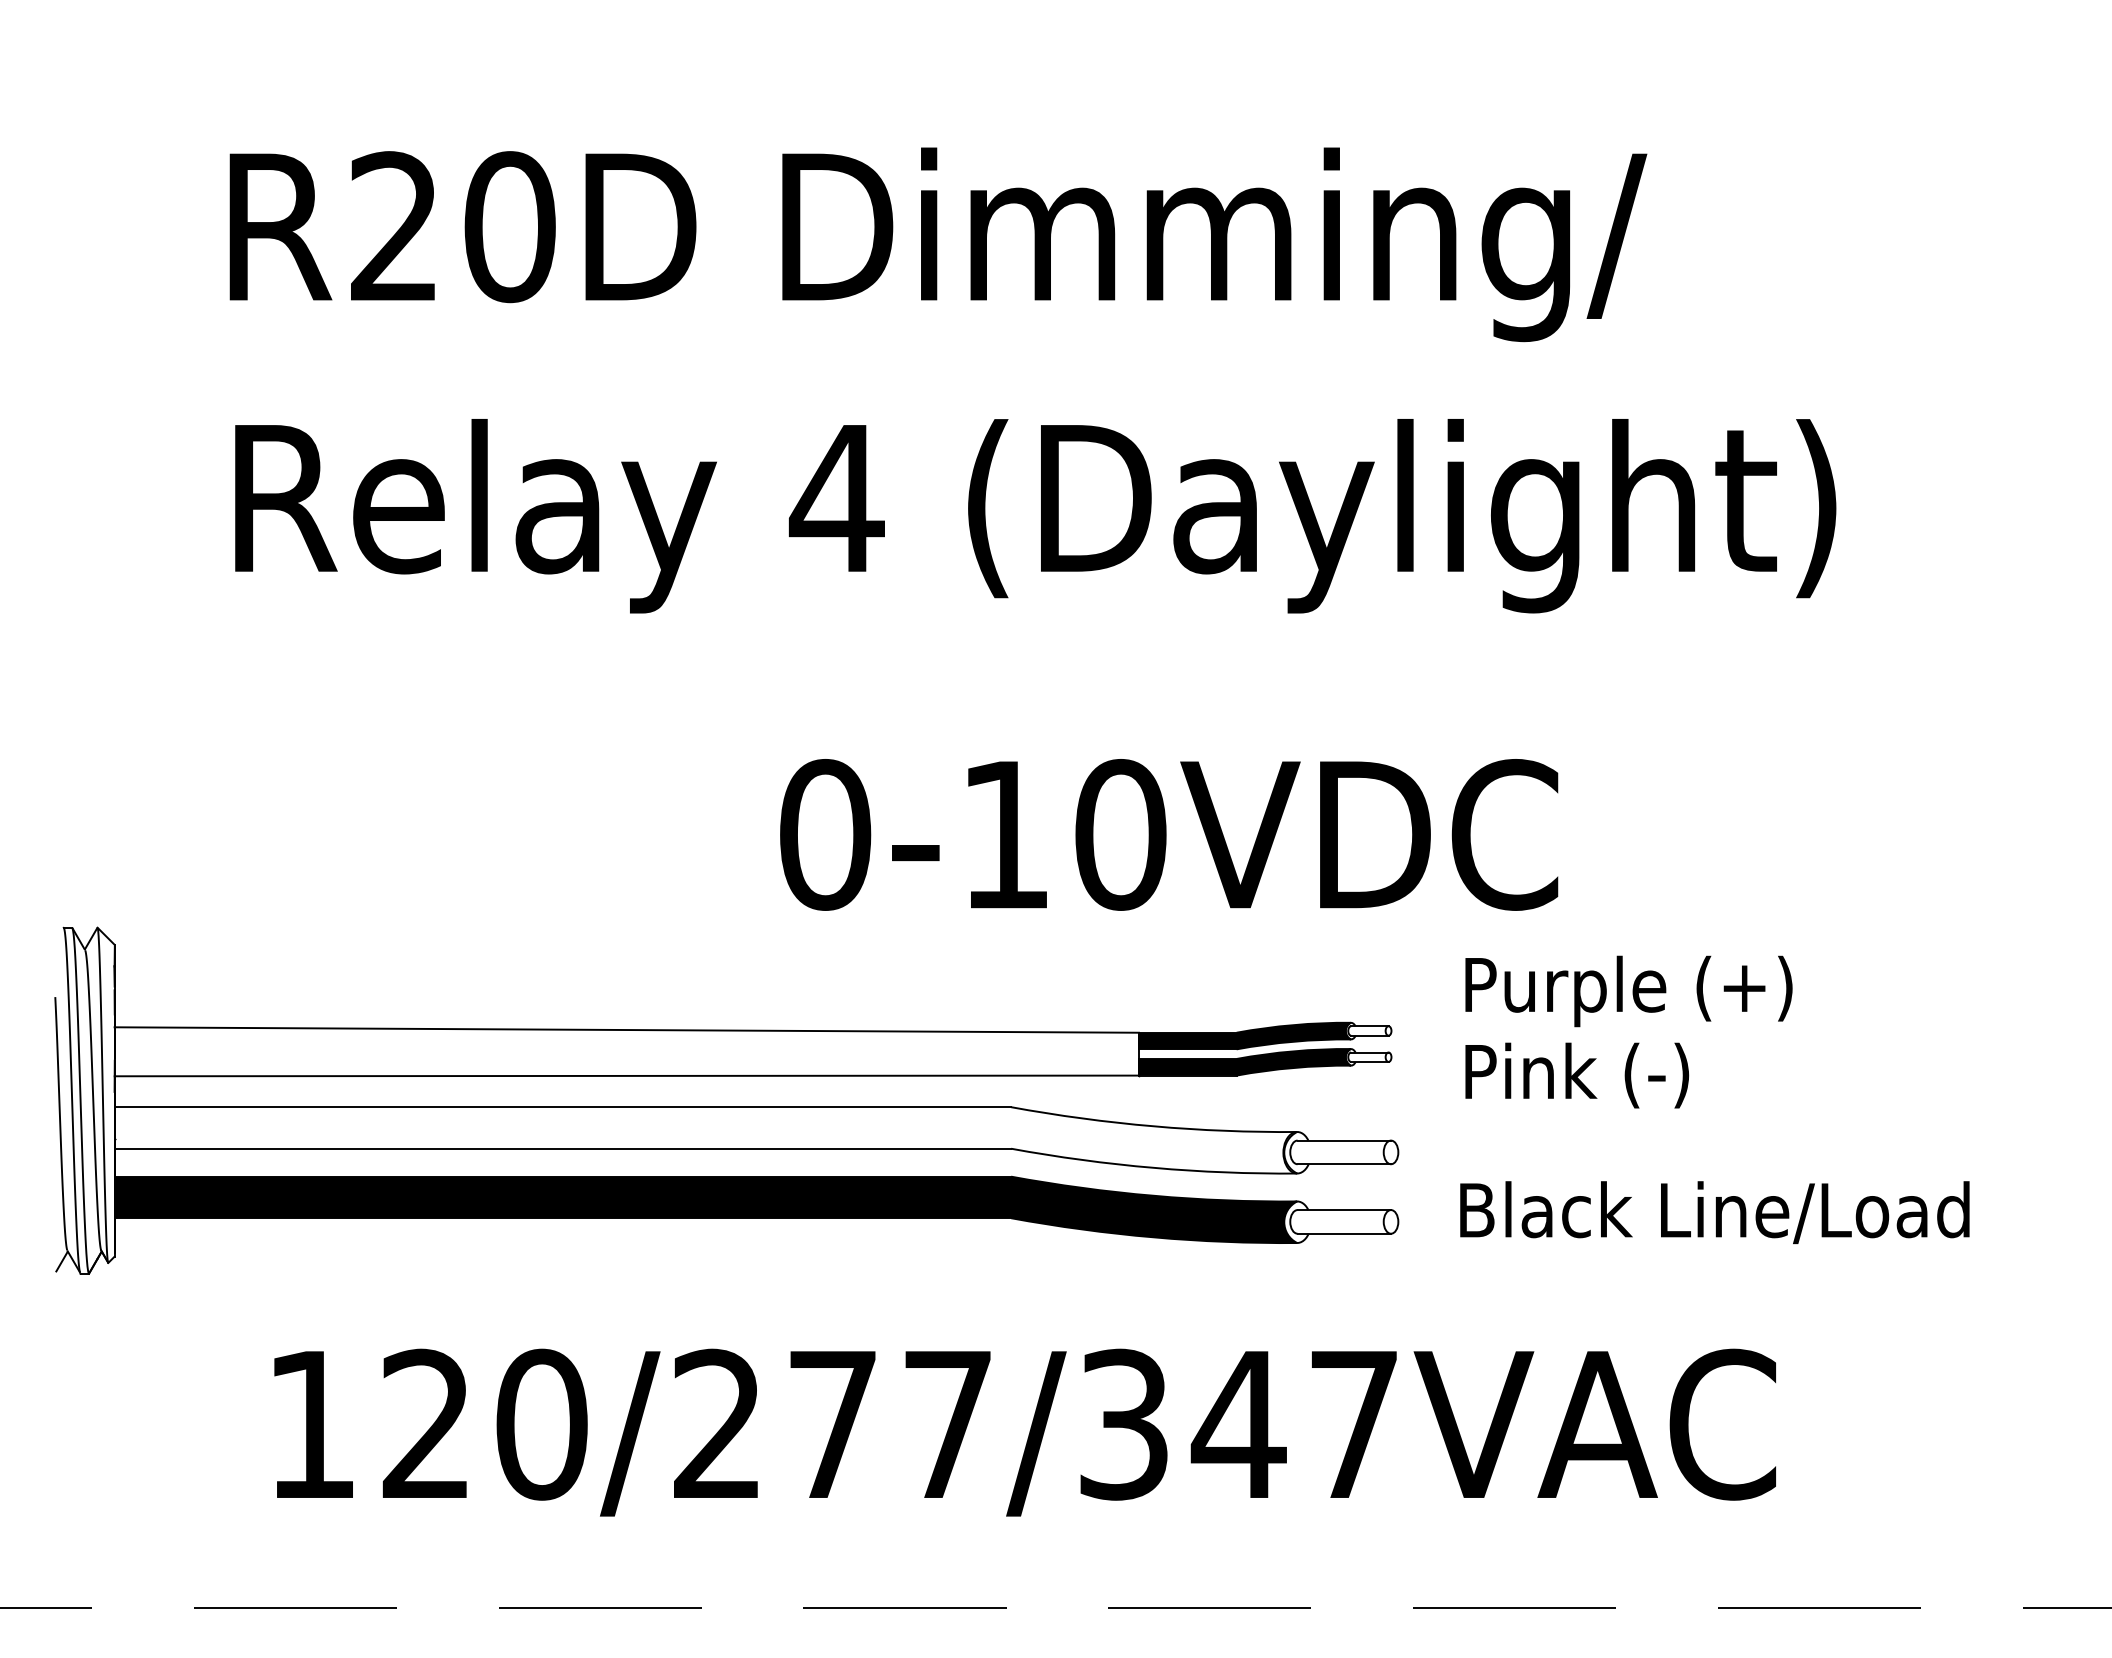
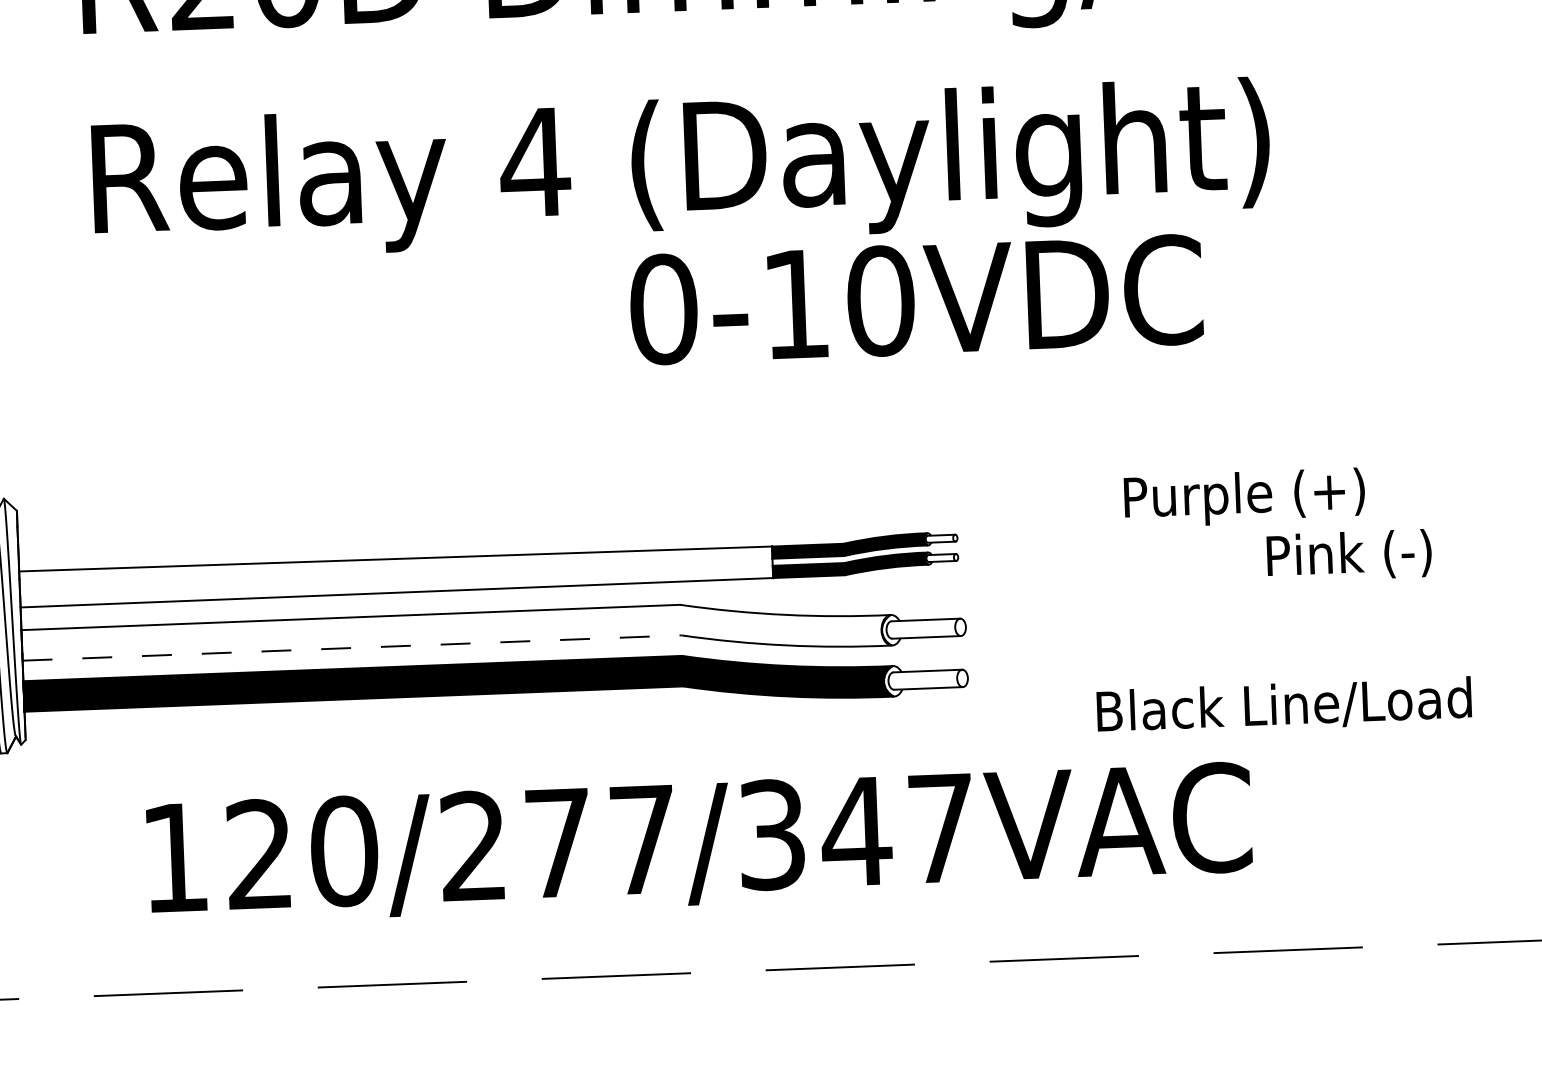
text: (1169, 834) -> (916, 299), moved
text: (1628, 991) -> (1244, 498), moved
text: (1577, 1075) -> (1349, 555), moved
line: (563, 1148) -> (352, 647), solid -> dashed
text: (1714, 1212) -> (1284, 706), moved

